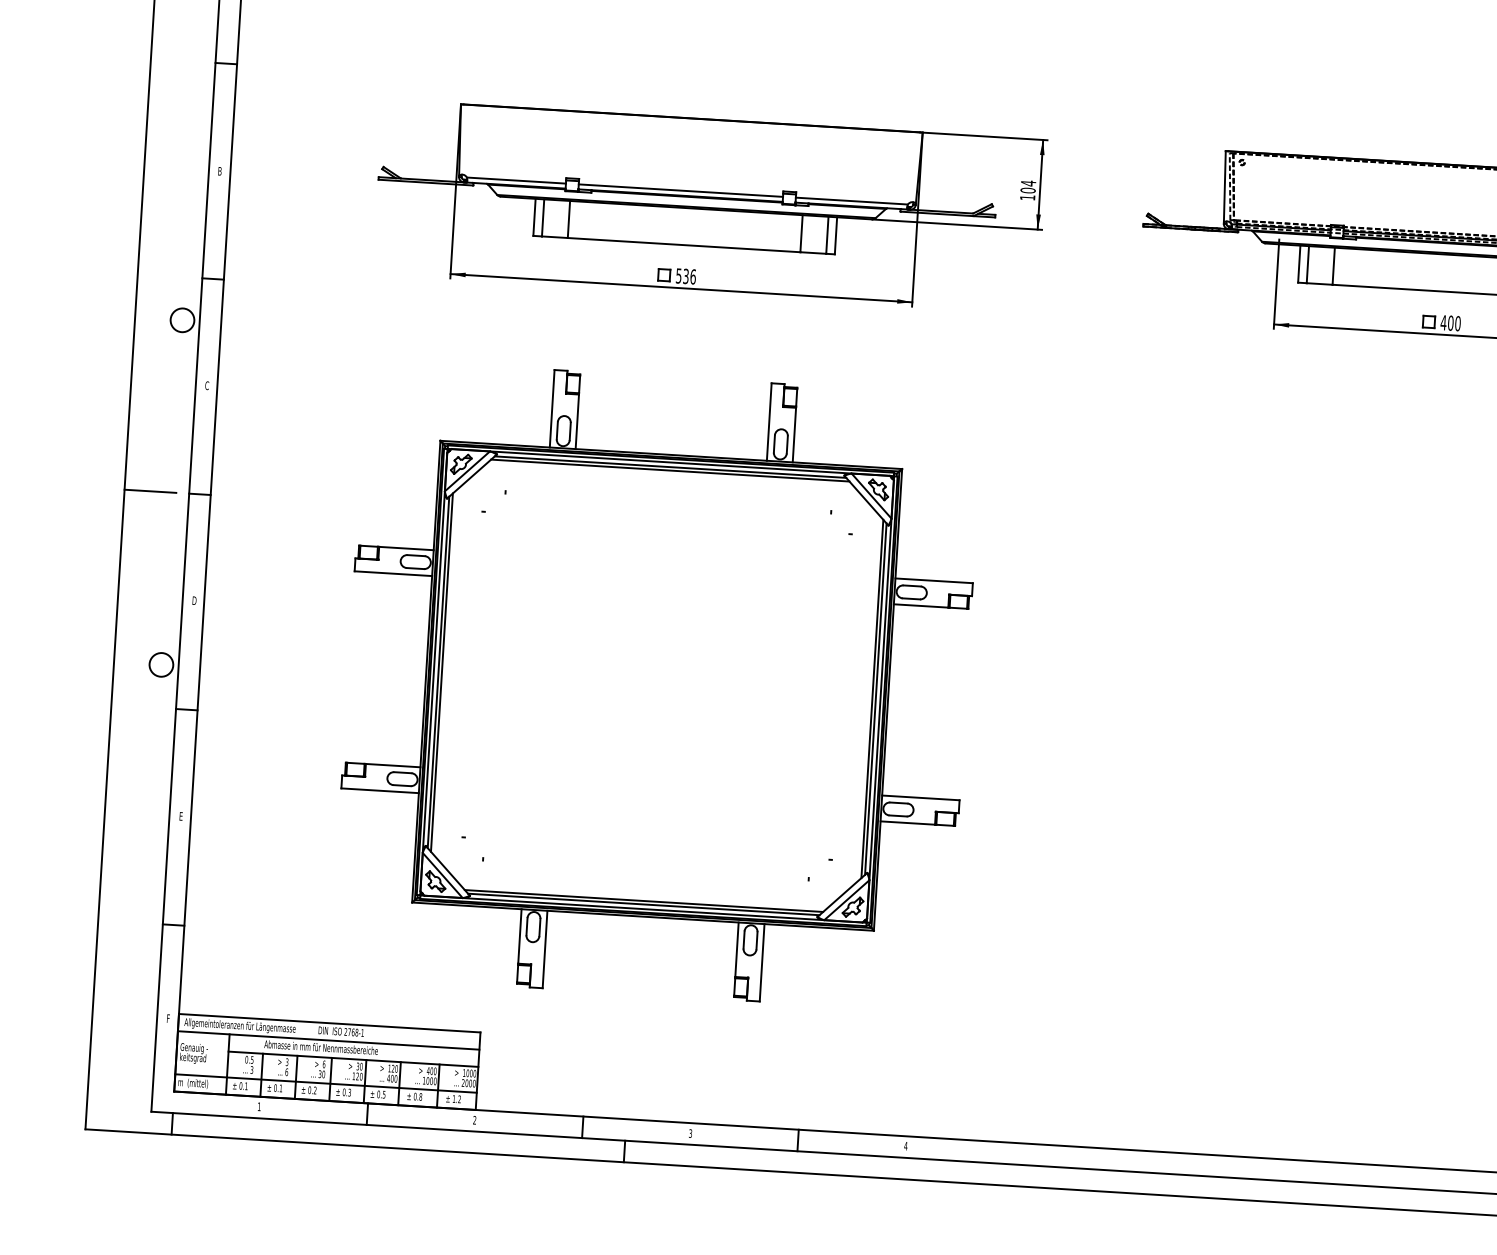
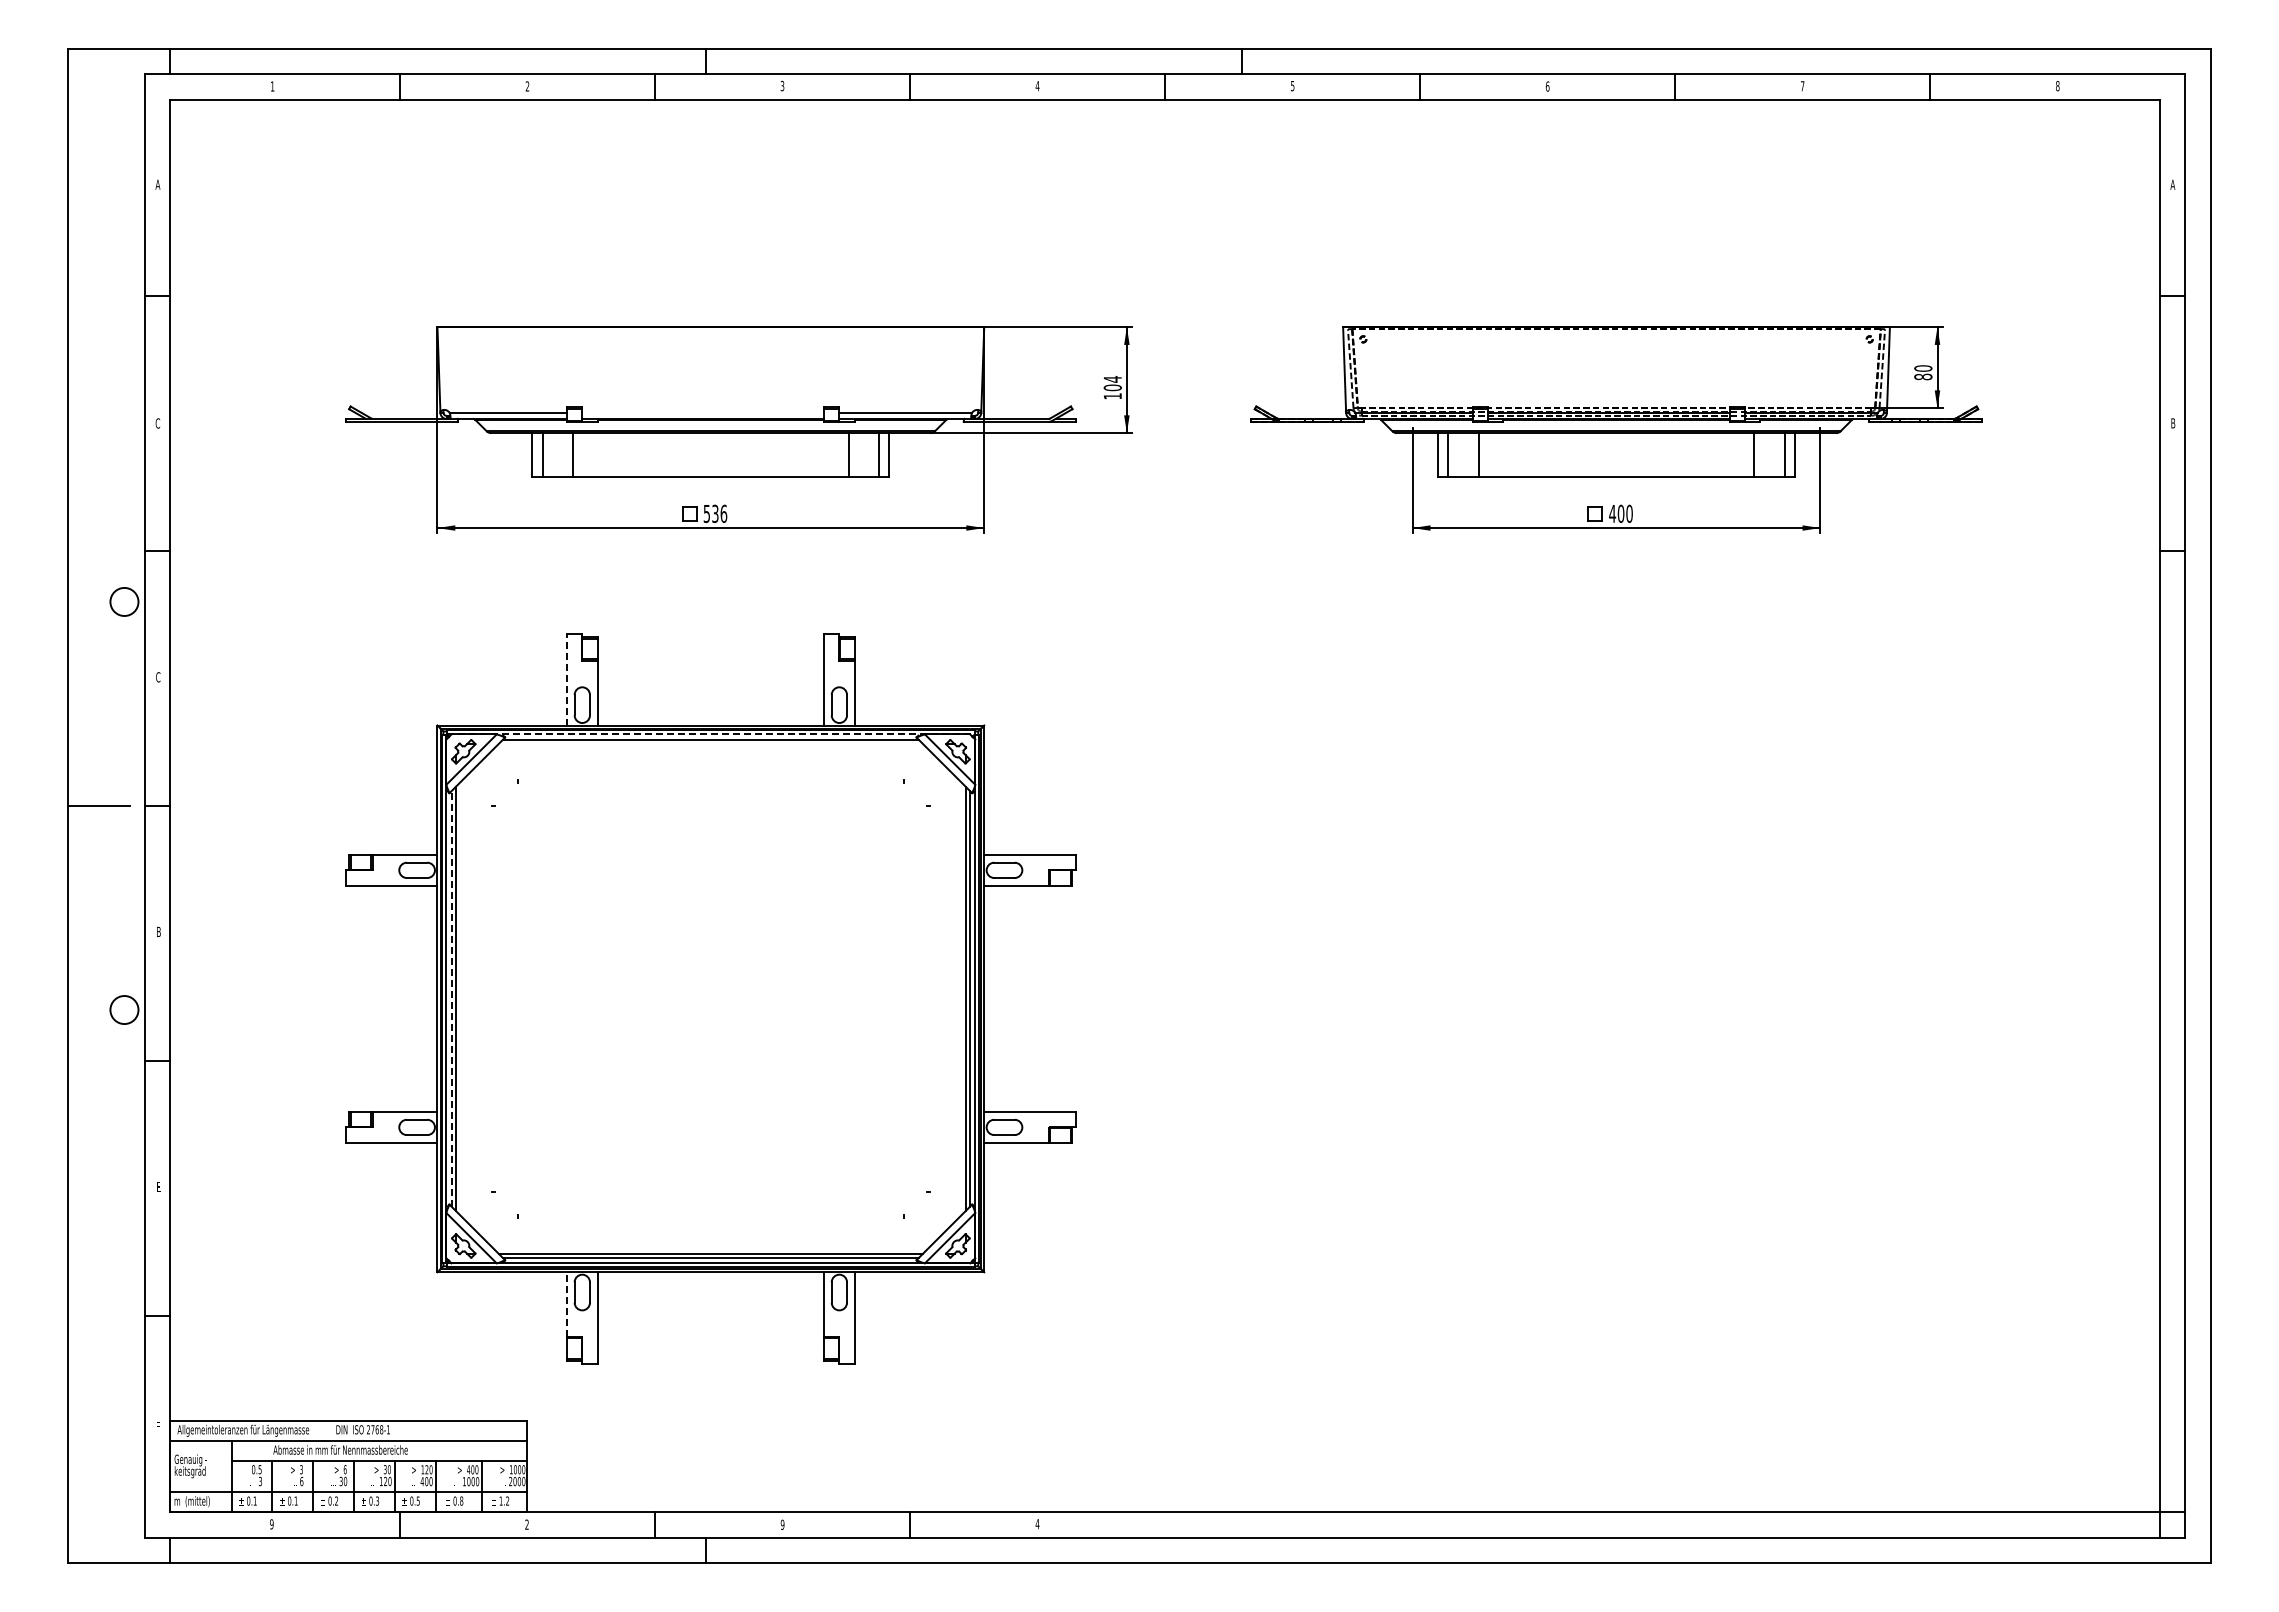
text: (219, 171) -> (157, 423), B -> C
line: (681, 190) -> (703, 412), removed
line: (552, 408) -> (567, 679), solid -> dashed
line: (671, 462) -> (711, 734), solid -> dashed
line: (670, 470) -> (710, 744), removed
text: (194, 600) -> (158, 931), D -> B
line: (438, 672) -> (451, 998), solid -> dashed
line: (520, 936) -> (567, 1304), solid -> dashed
text: (259, 1106) -> (271, 1524), 1 -> 9
text: (690, 1133) -> (782, 1524), 3 -> 9

